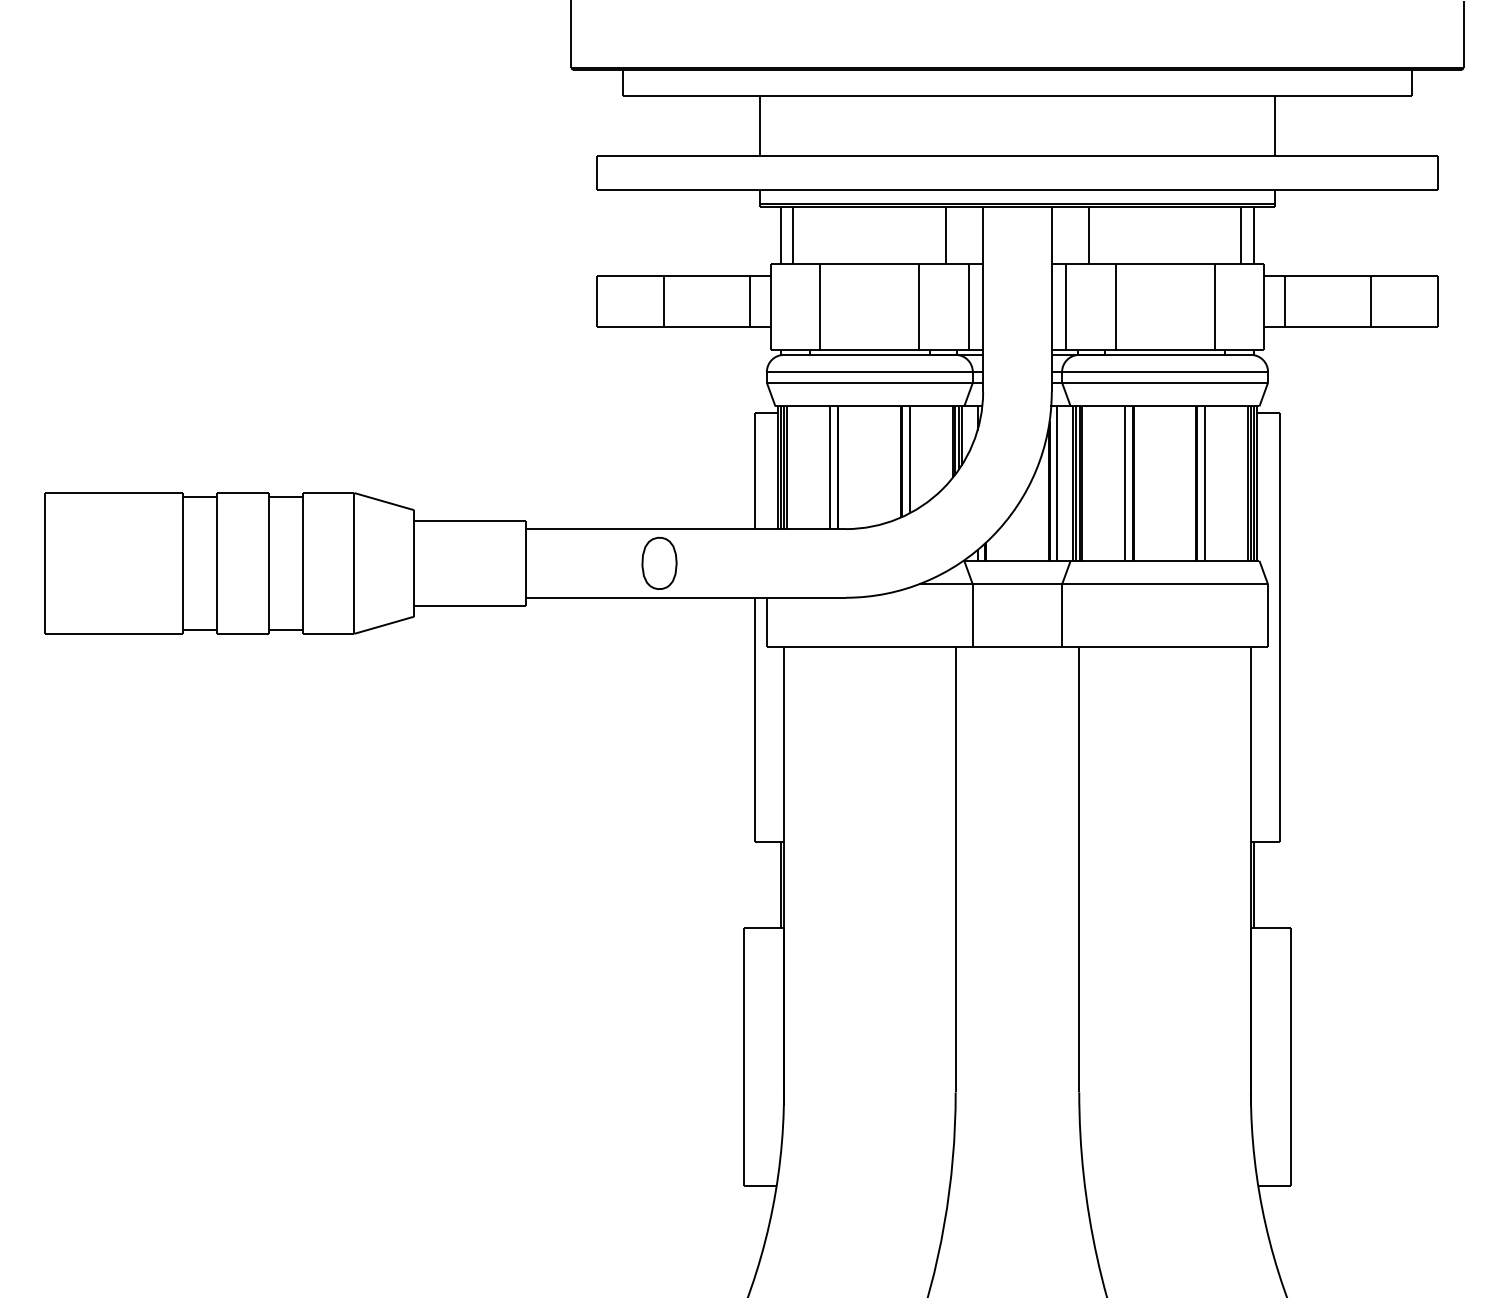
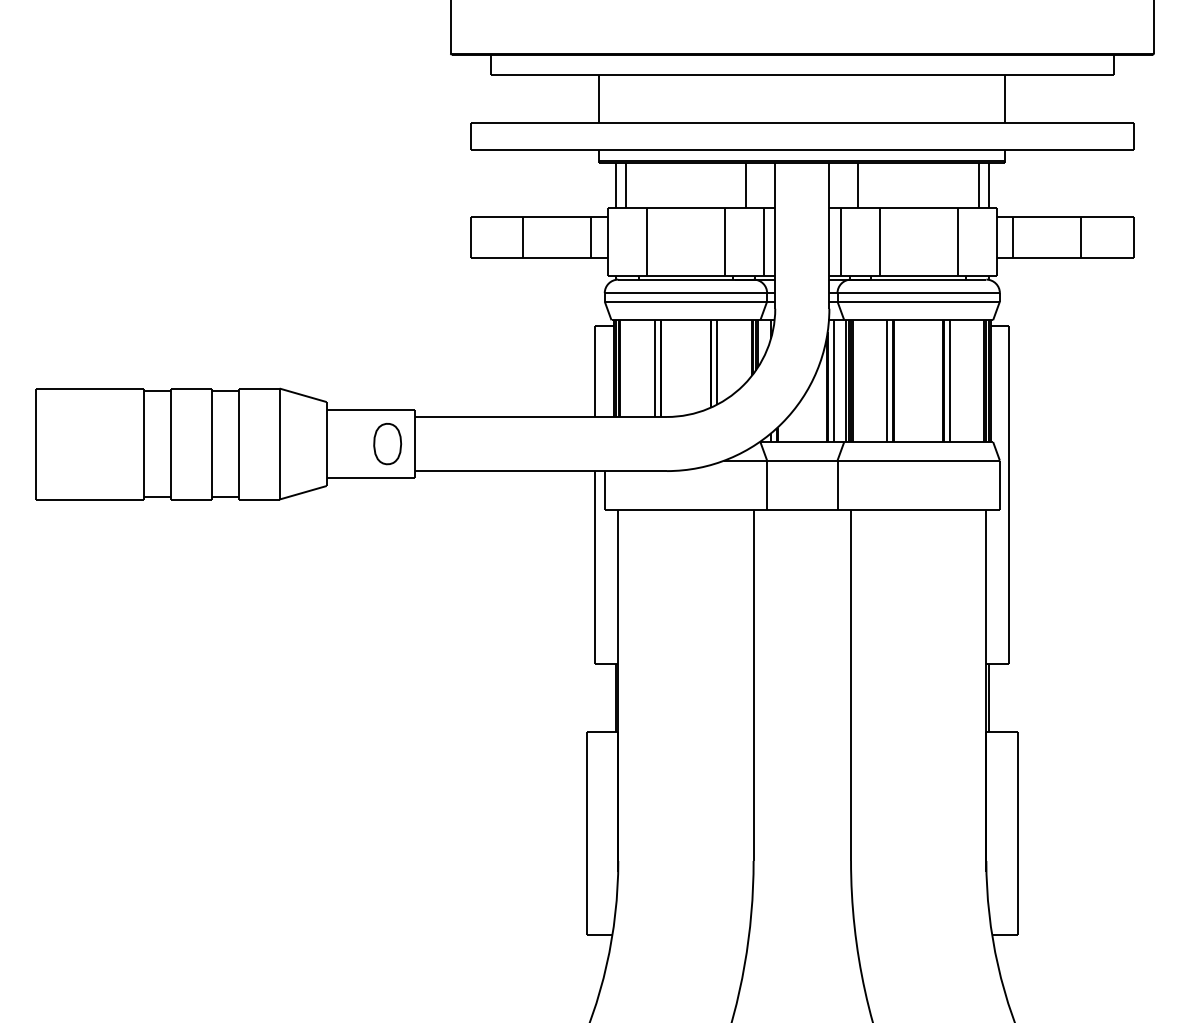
part: (659, 562) -> (387, 443), moved

